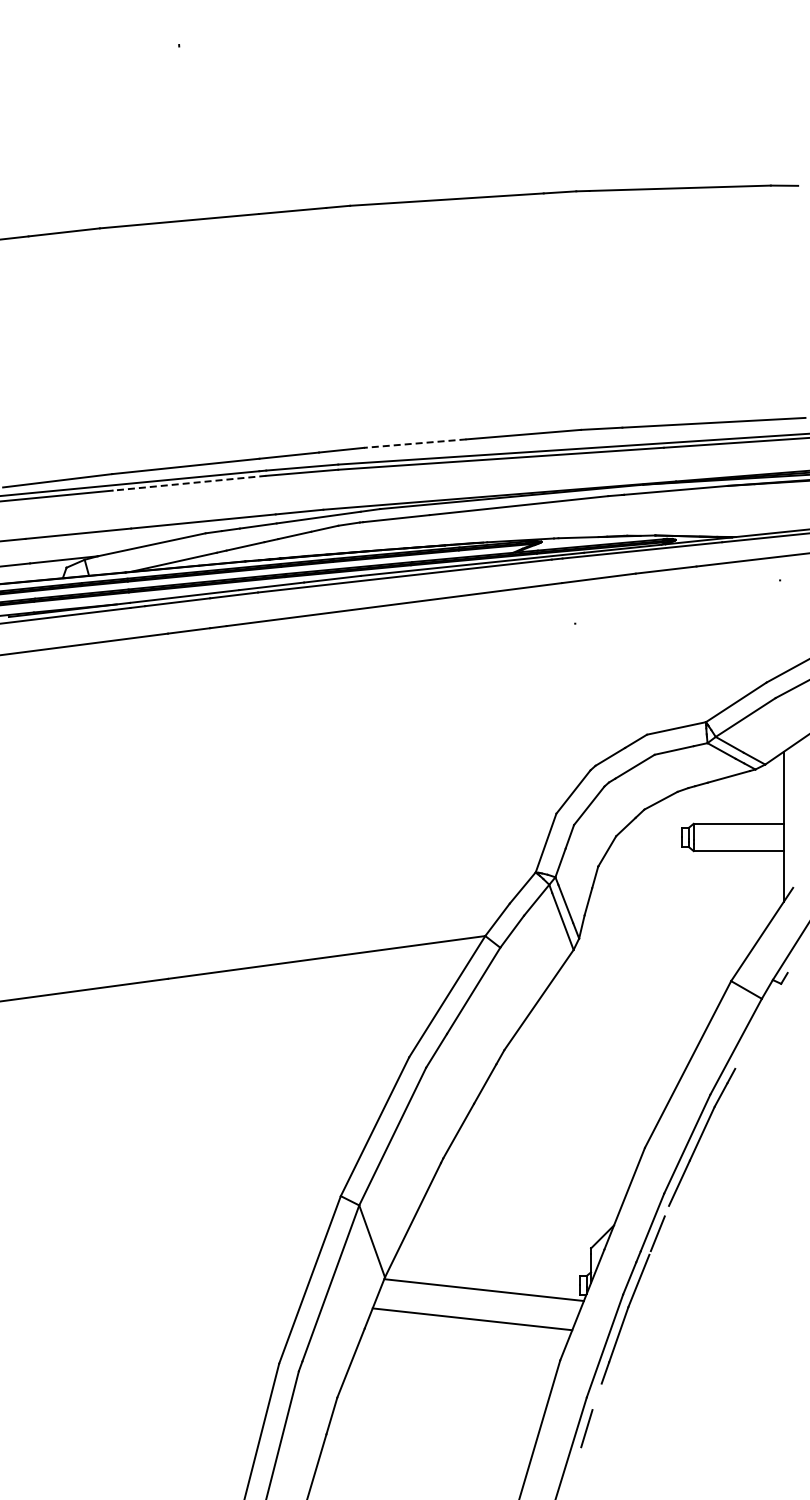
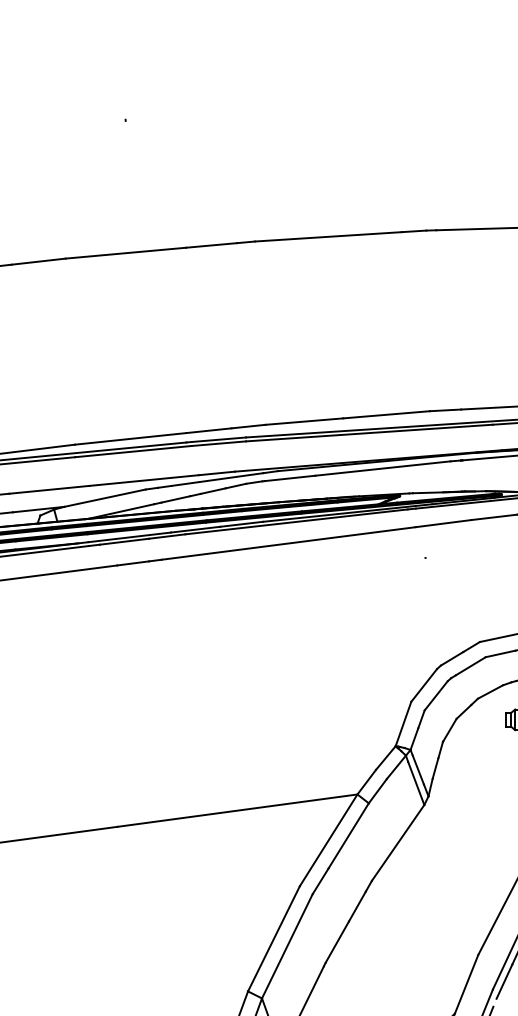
line: (414, 443) -> (303, 421), dashed -> solid
line: (188, 483) -> (132, 451), dashed -> solid

